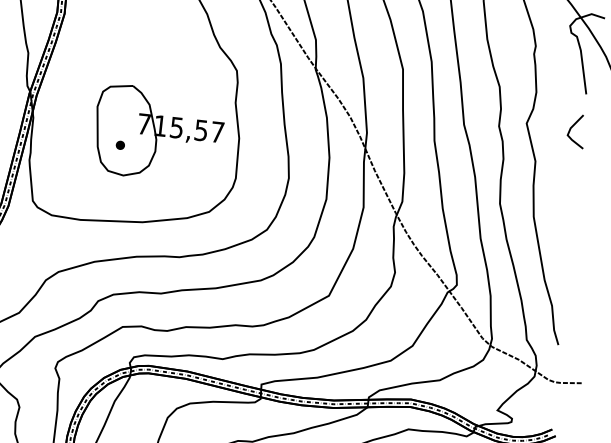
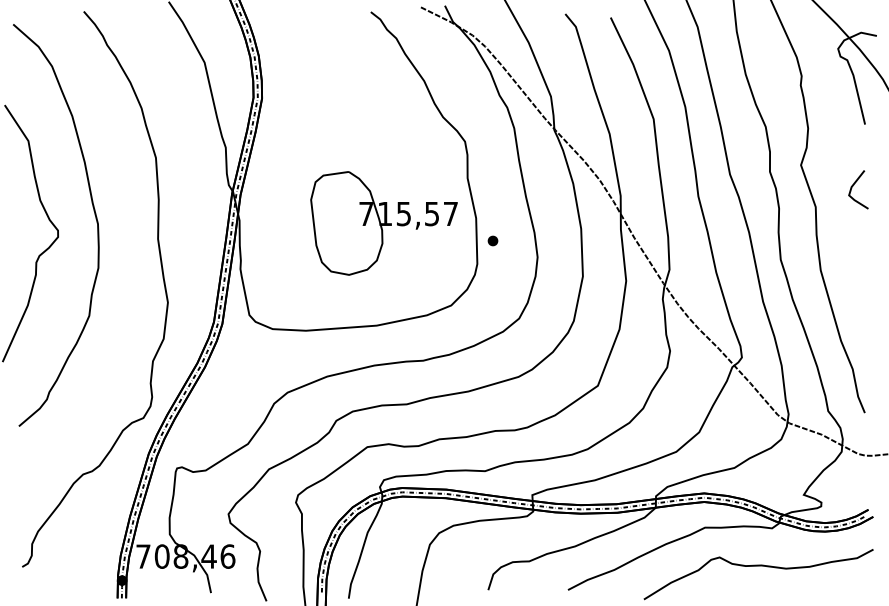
line: (573, 127) -> (854, 185), moved
part: (120, 144) -> (492, 240), moved

